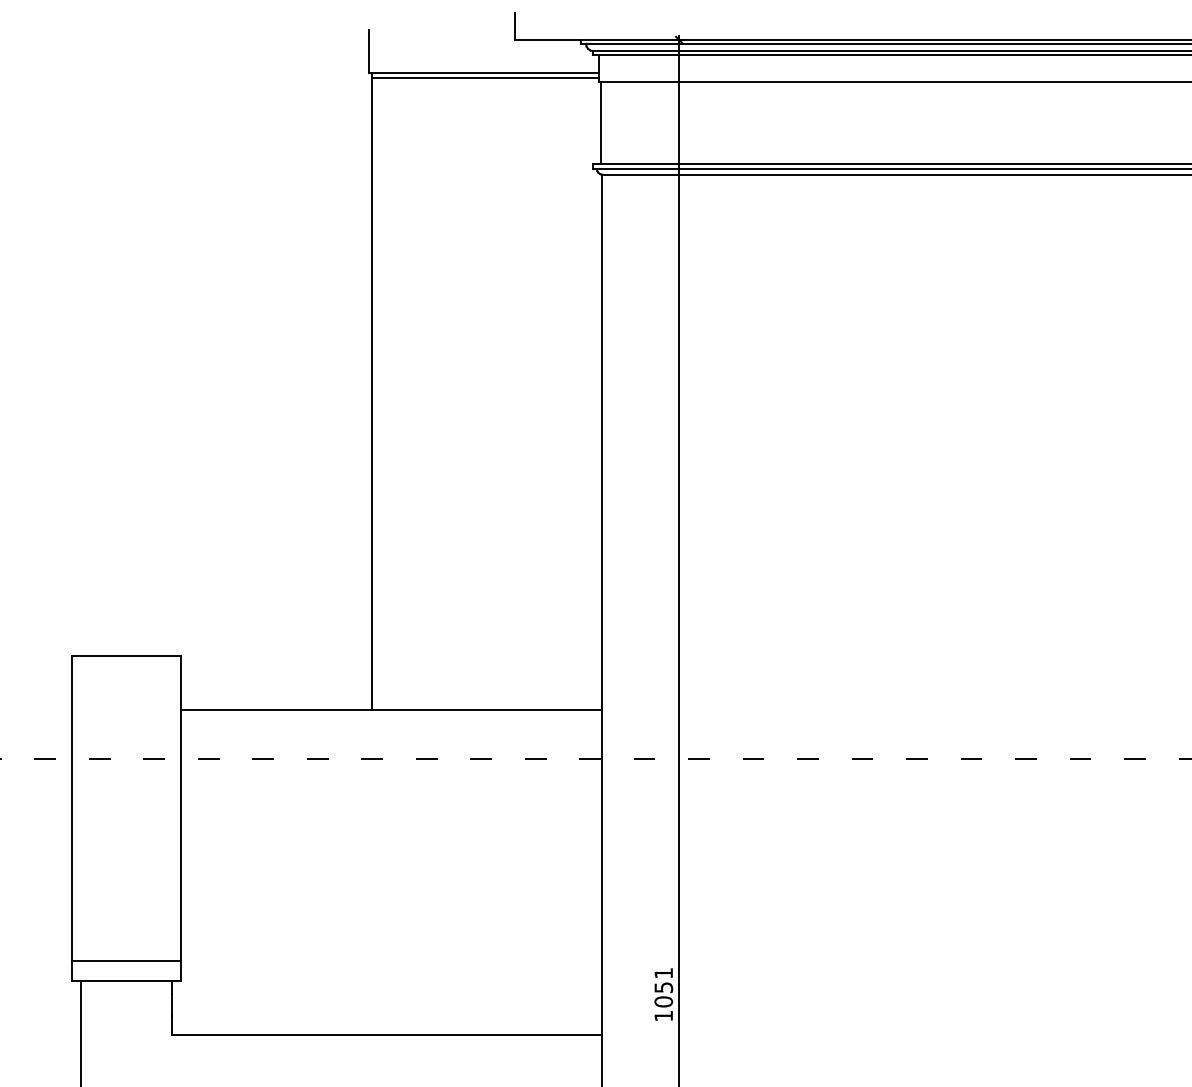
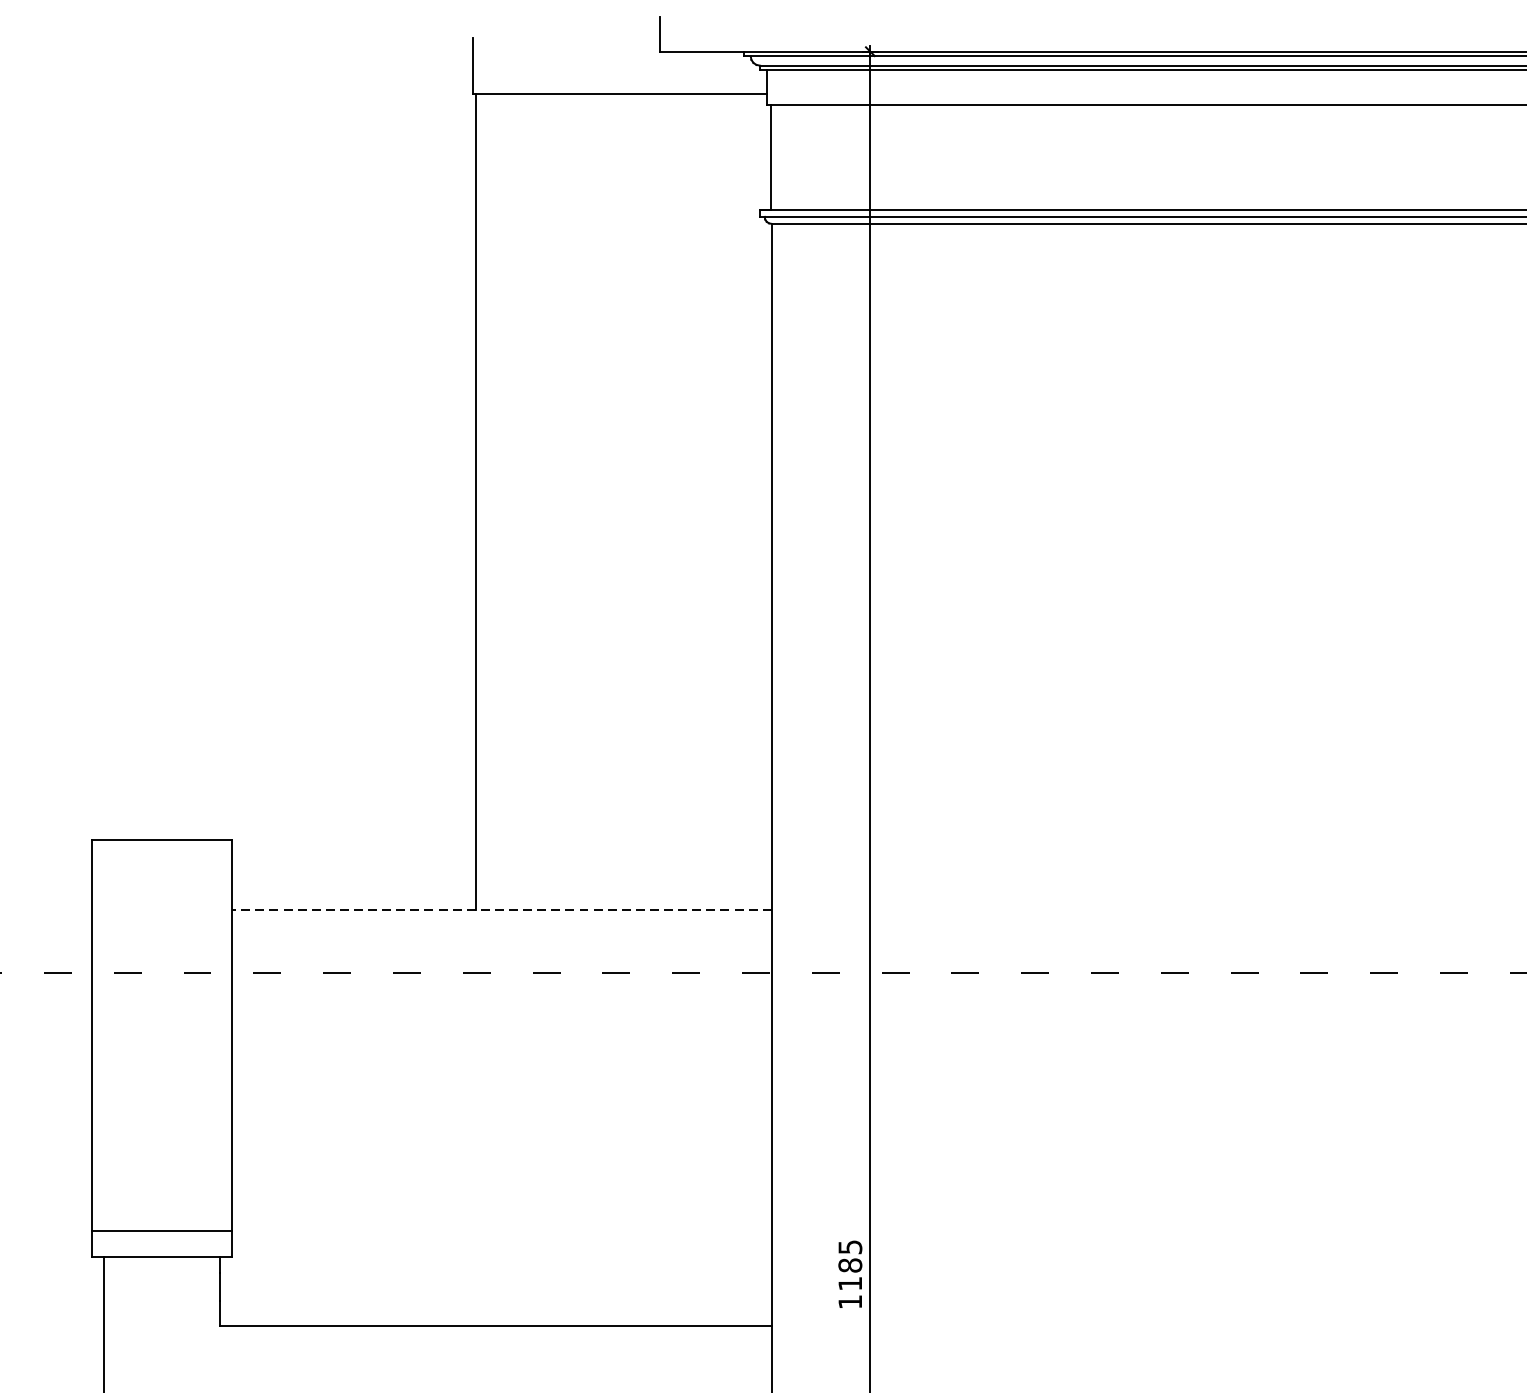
line: (484, 77) -> (620, 99), removed
line: (391, 710) -> (501, 910), solid -> dashed
text: (663, 987) -> (849, 1265), 1051 -> 1185

